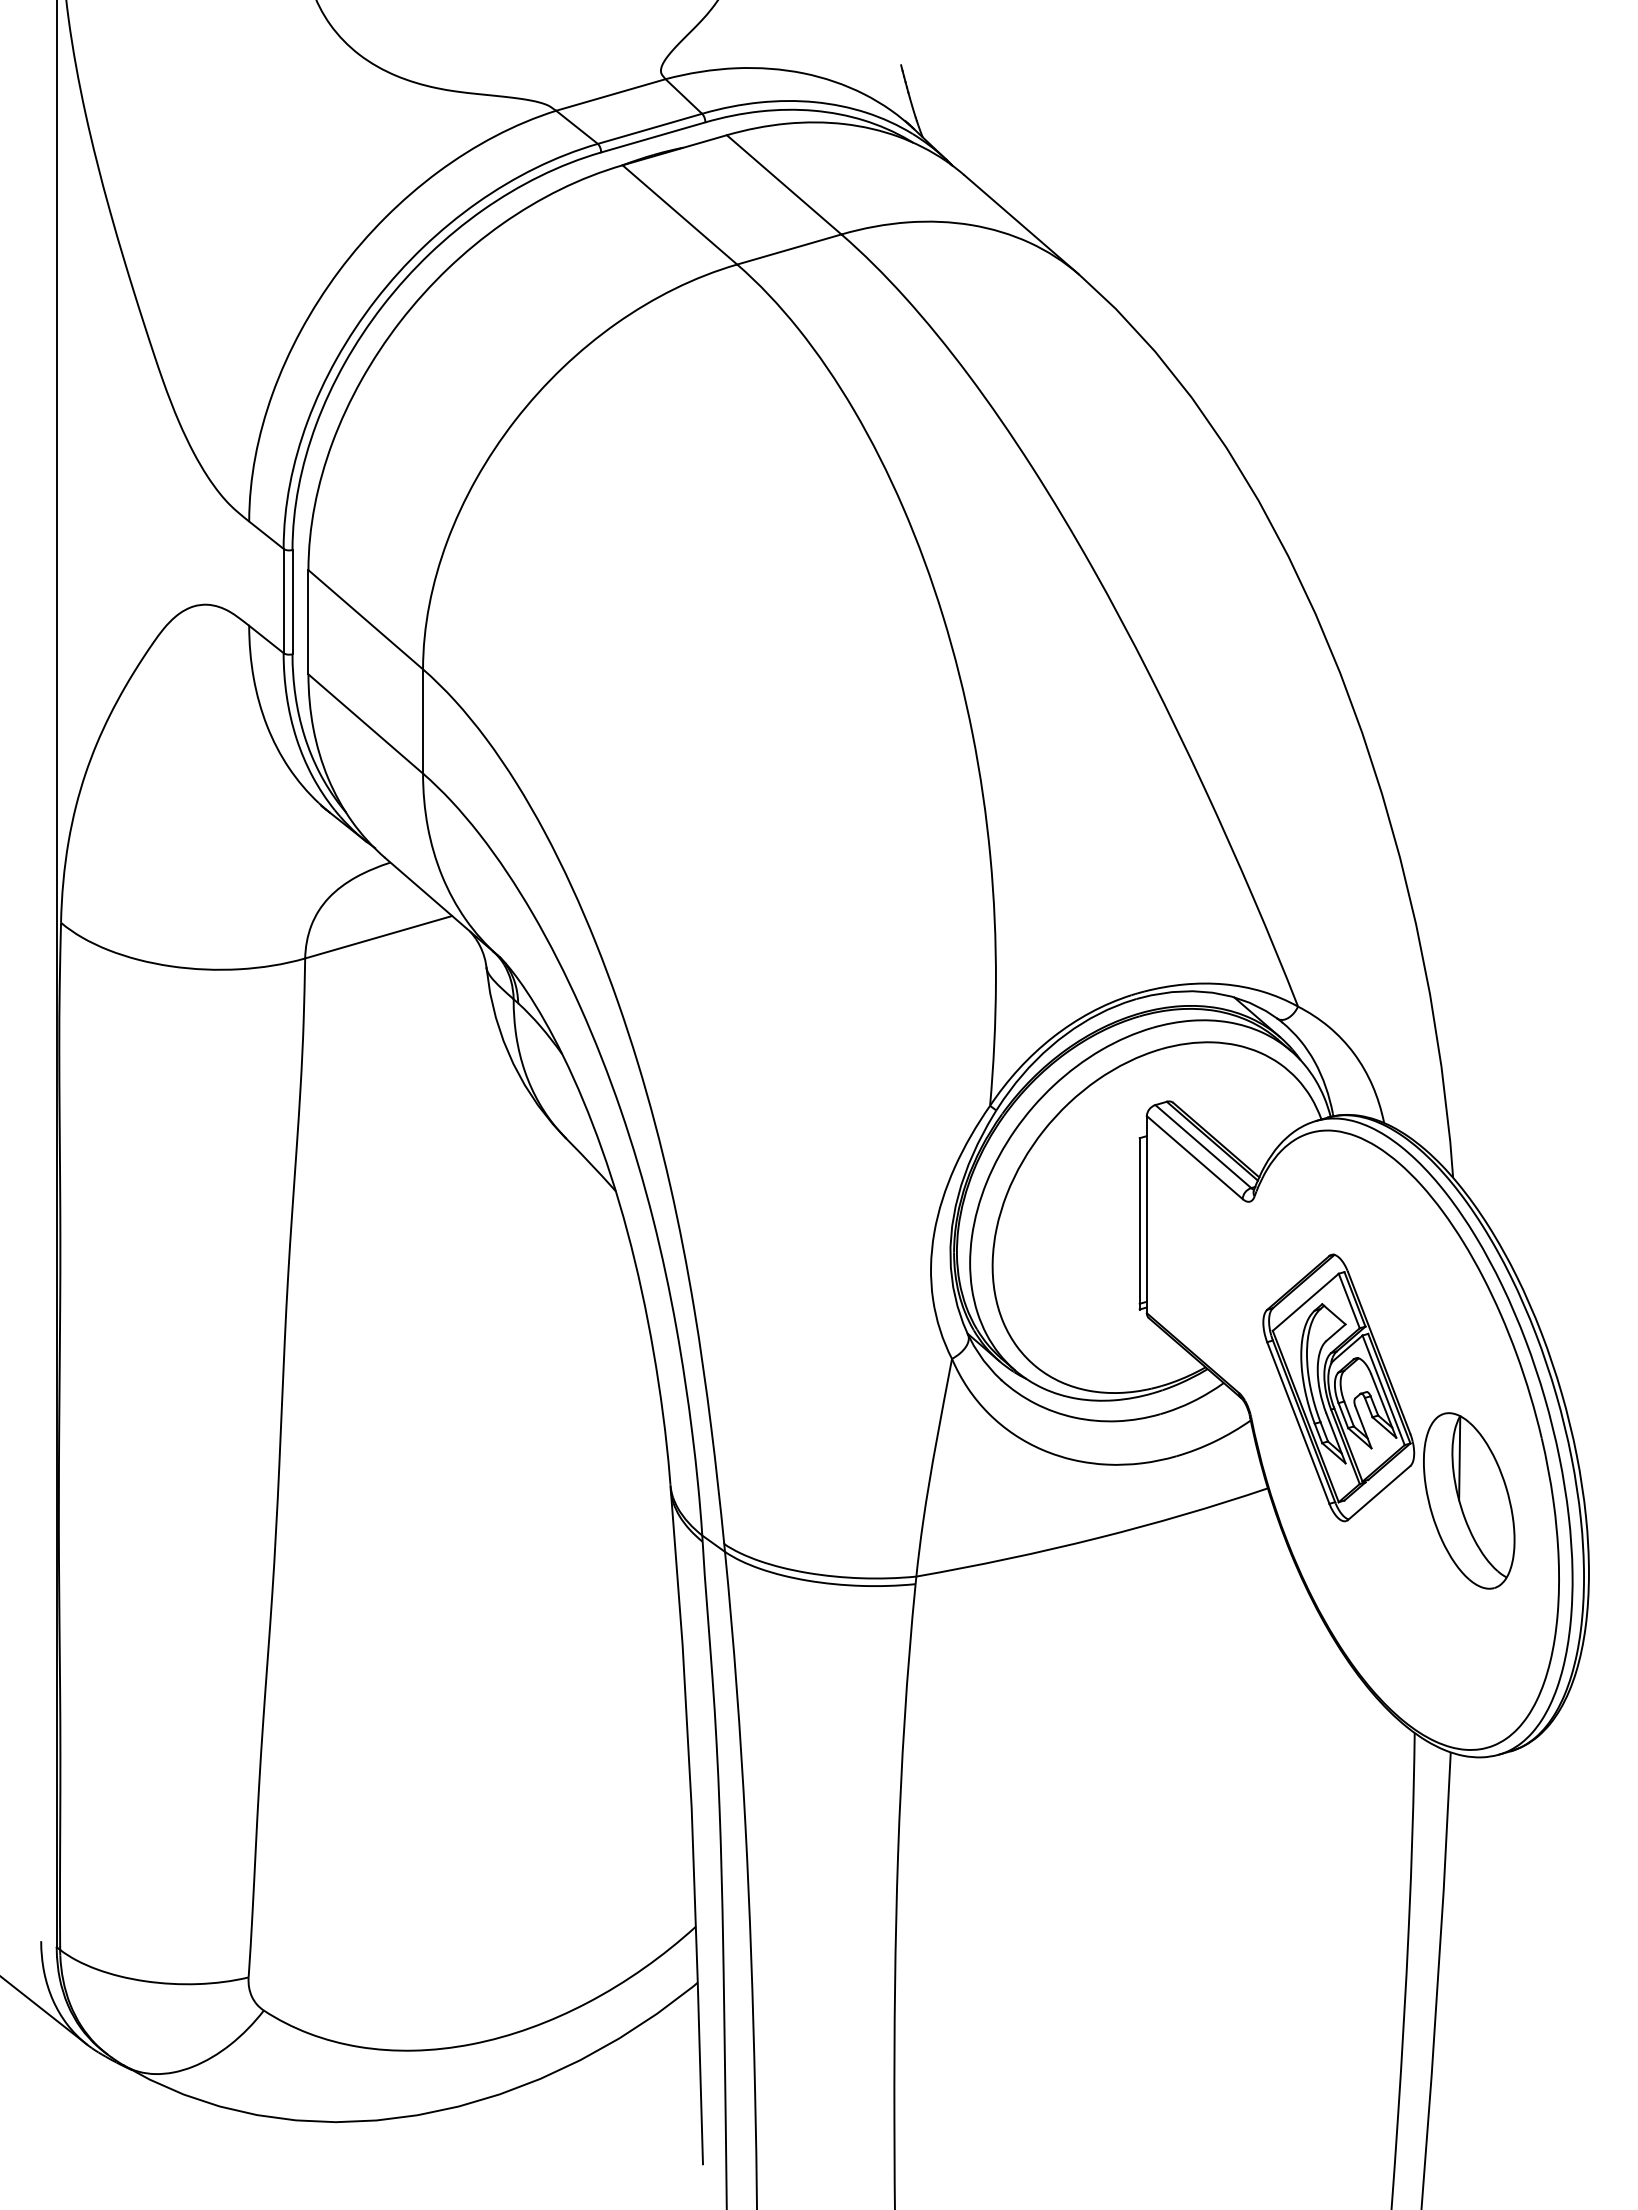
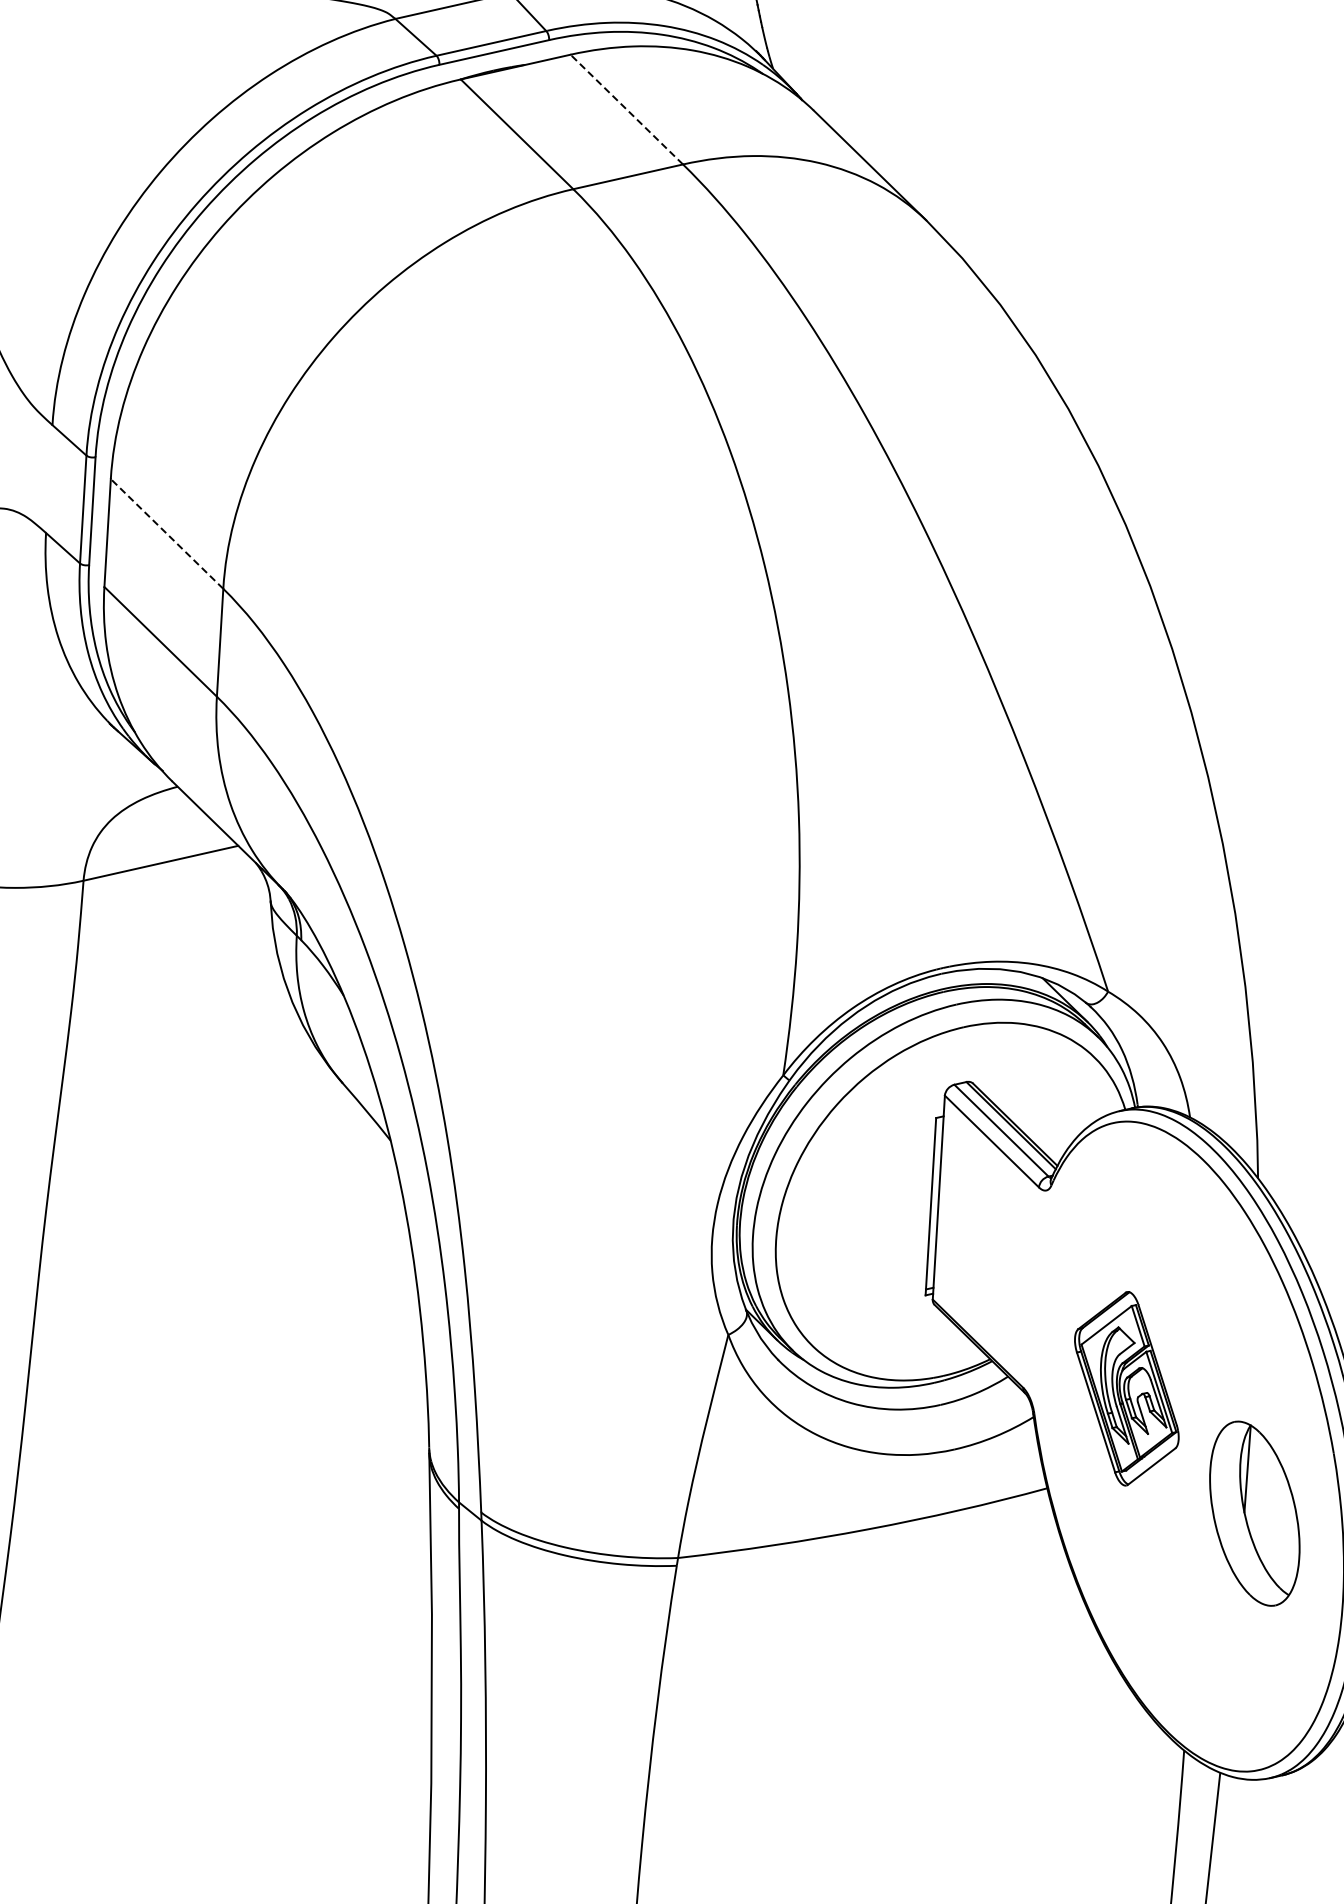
line: (784, 184) -> (627, 109), solid -> dashed
line: (365, 619) -> (166, 533), solid -> dashed
part: (1338, 1387) -> (1126, 1388), size x0.7

